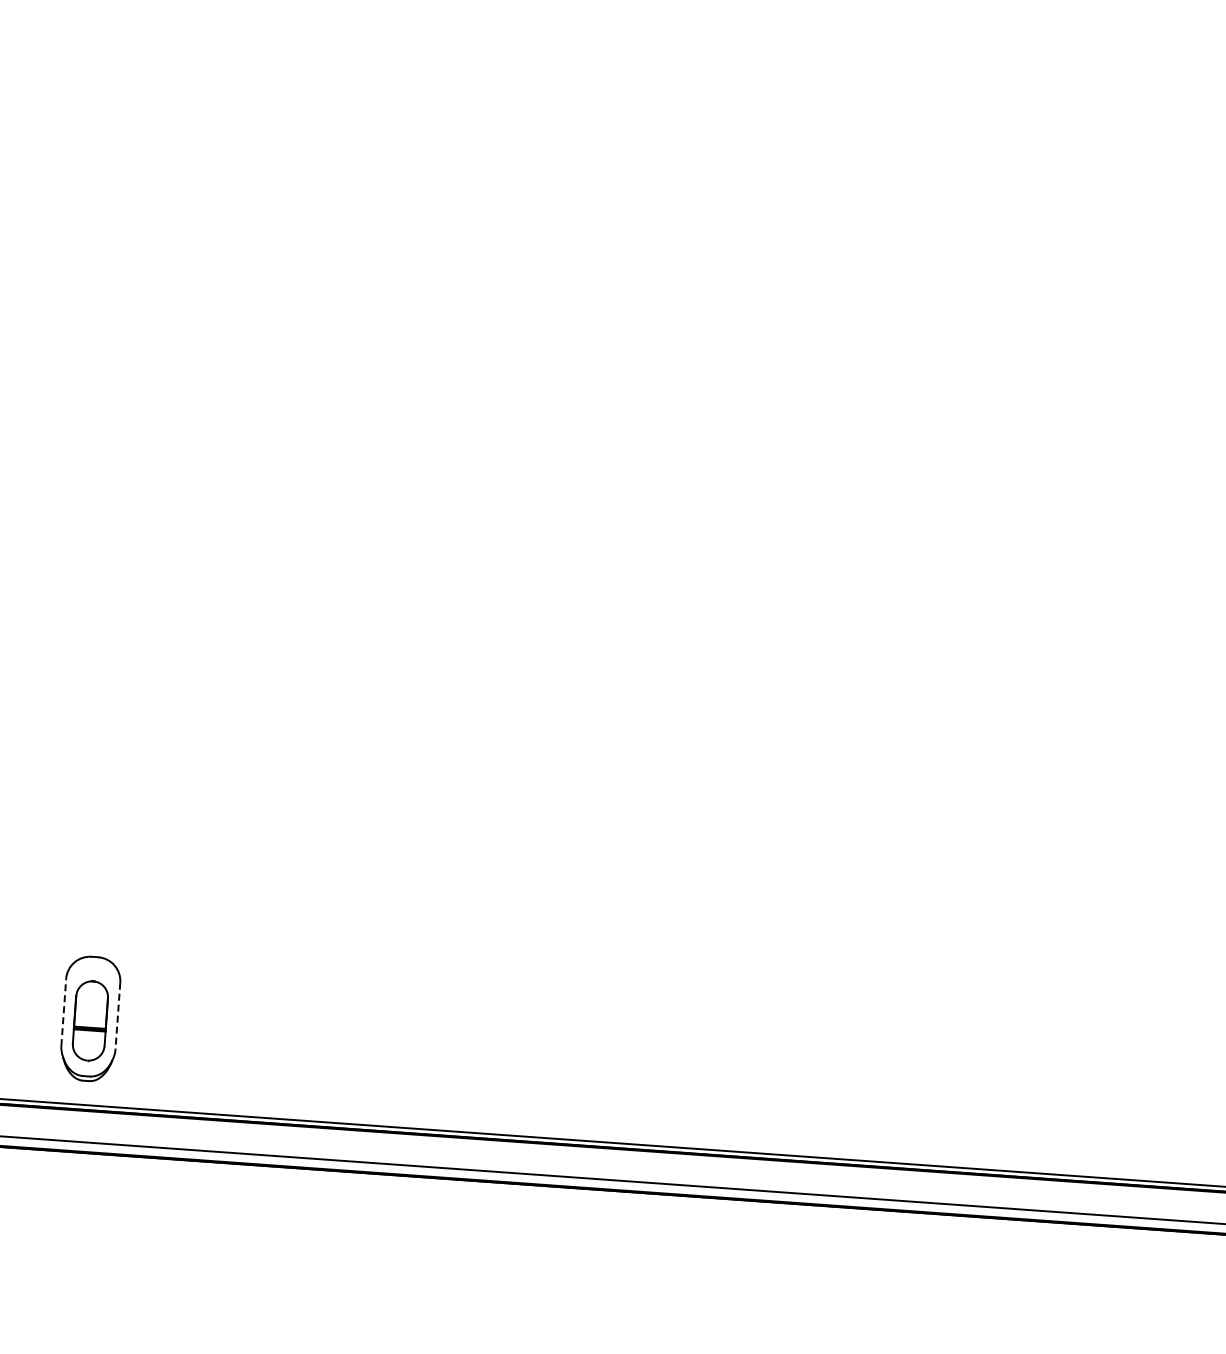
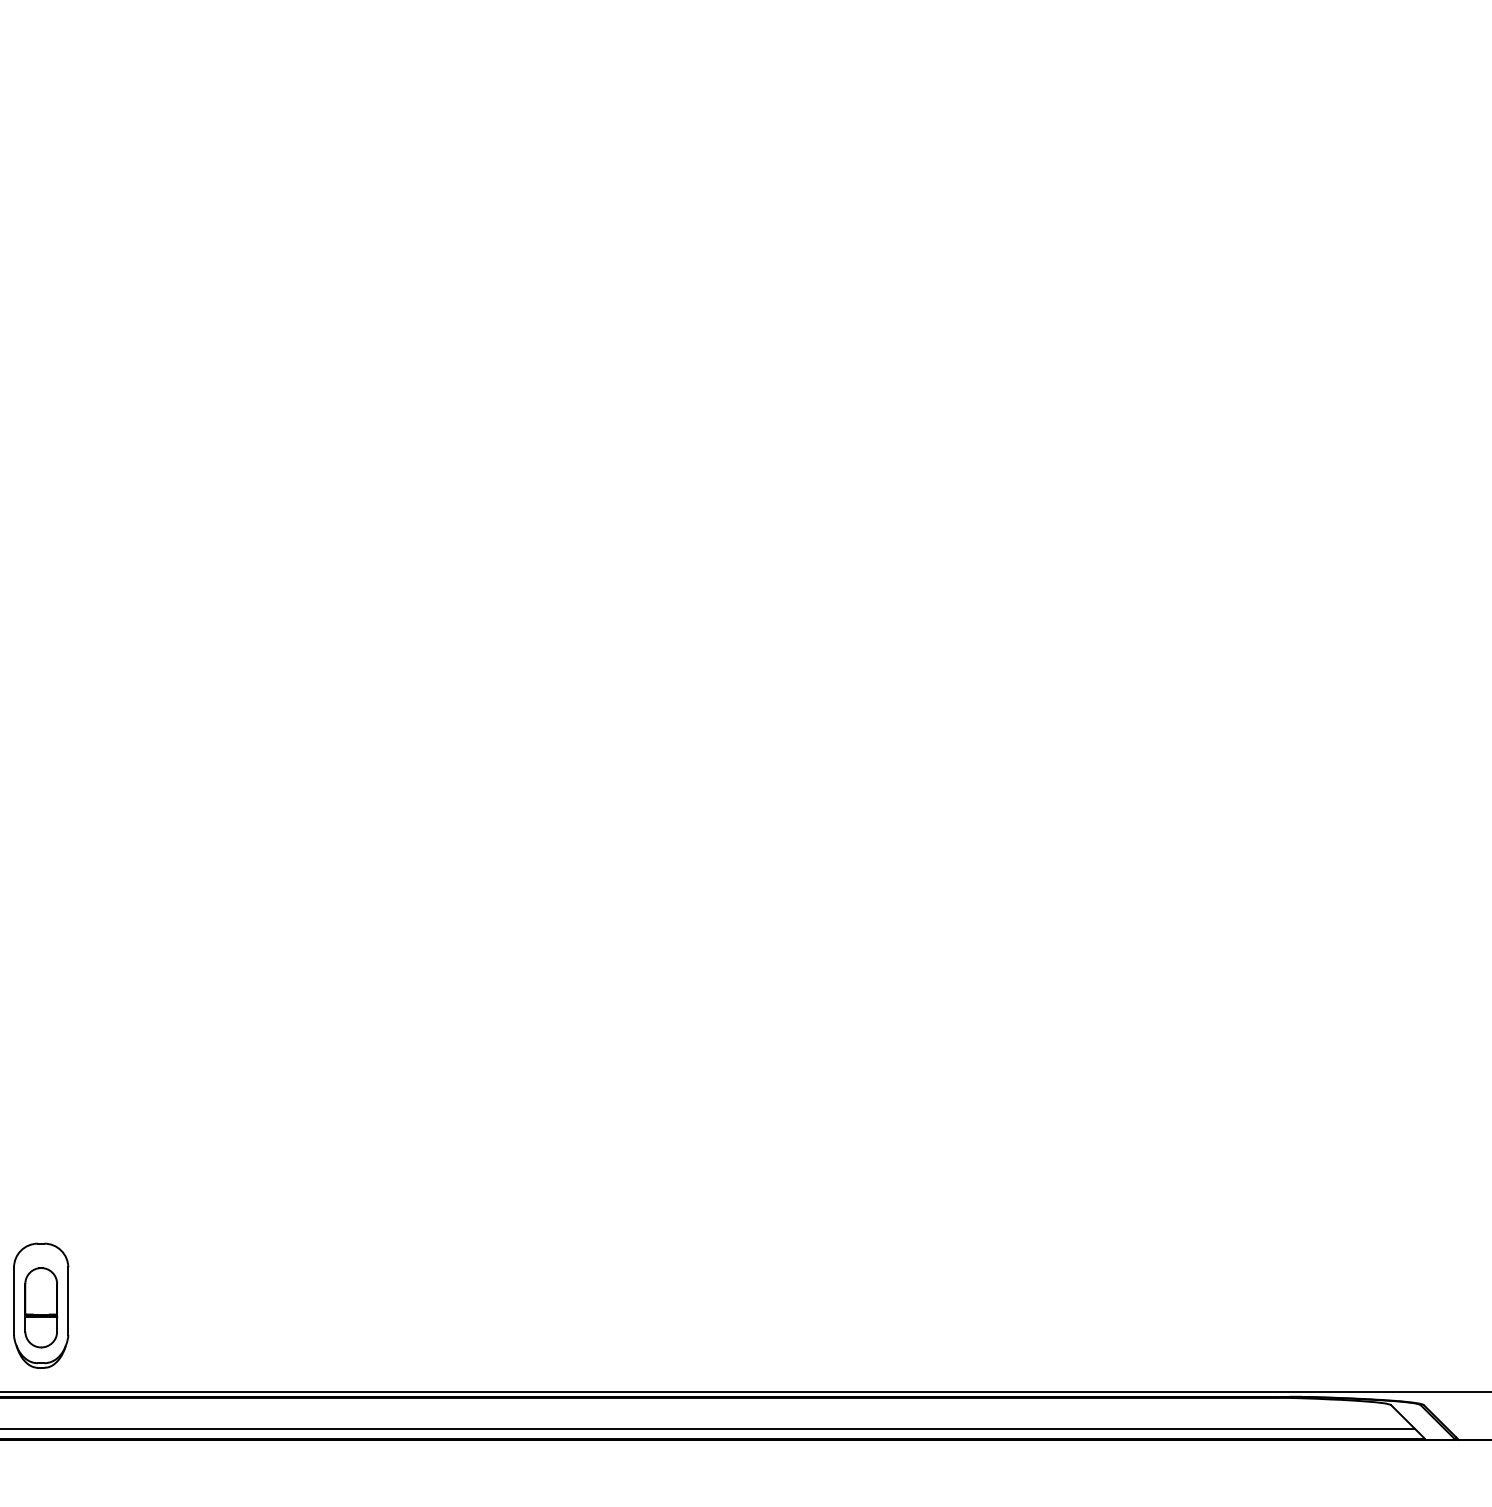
line: (64, 1012) -> (14, 1301), dashed -> solid
line: (118, 1016) -> (68, 1301), dashed -> solid

